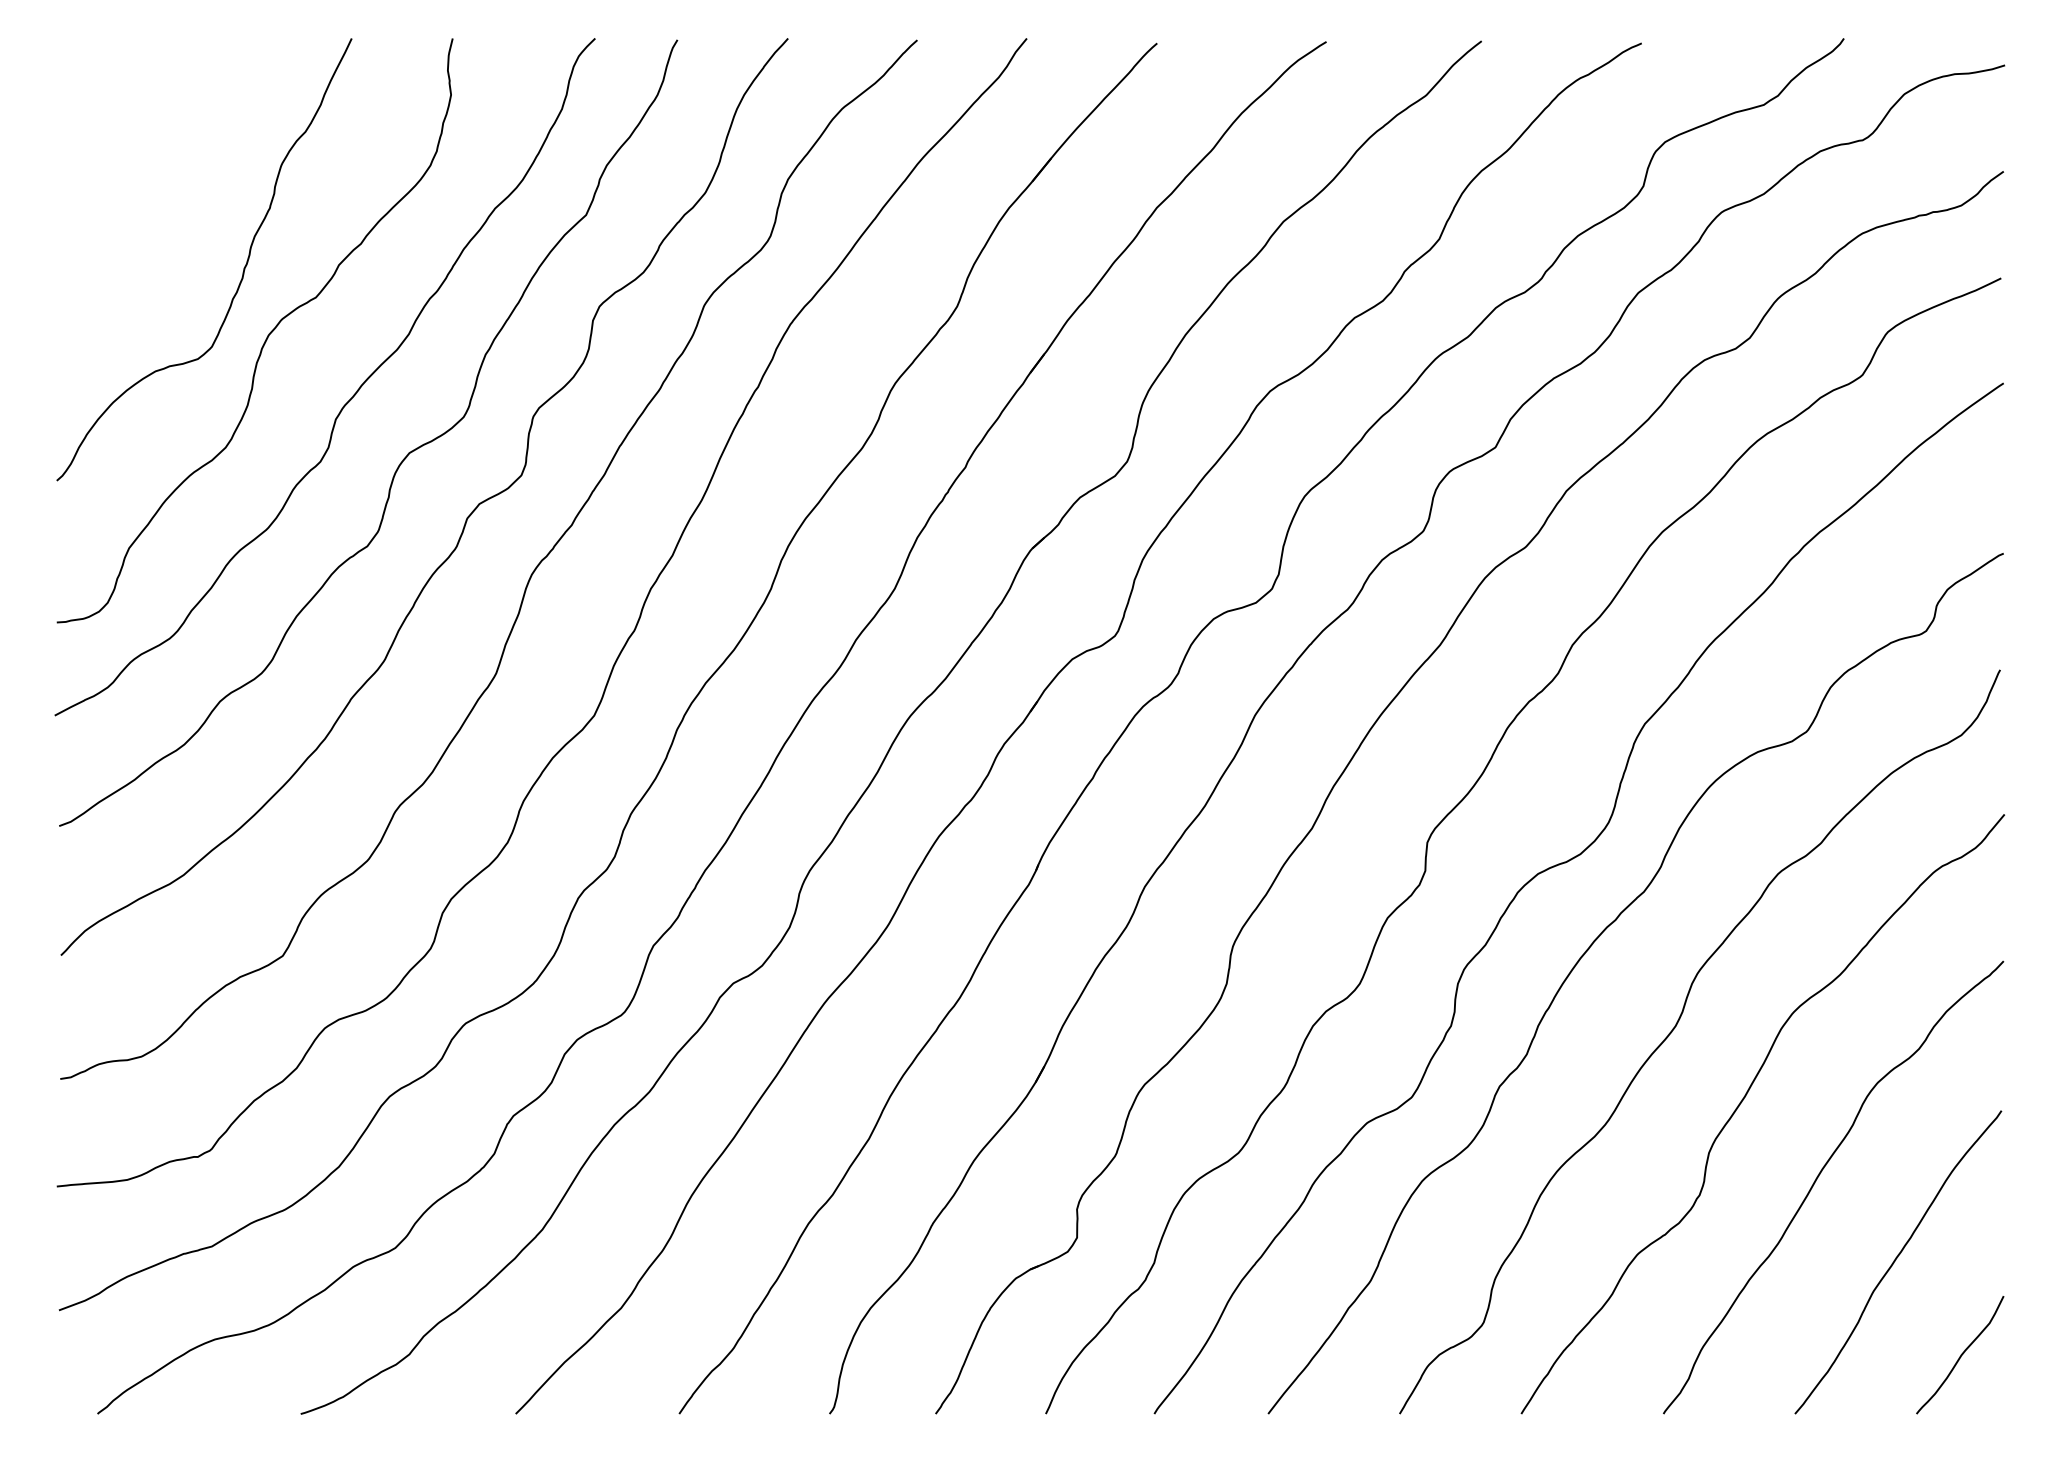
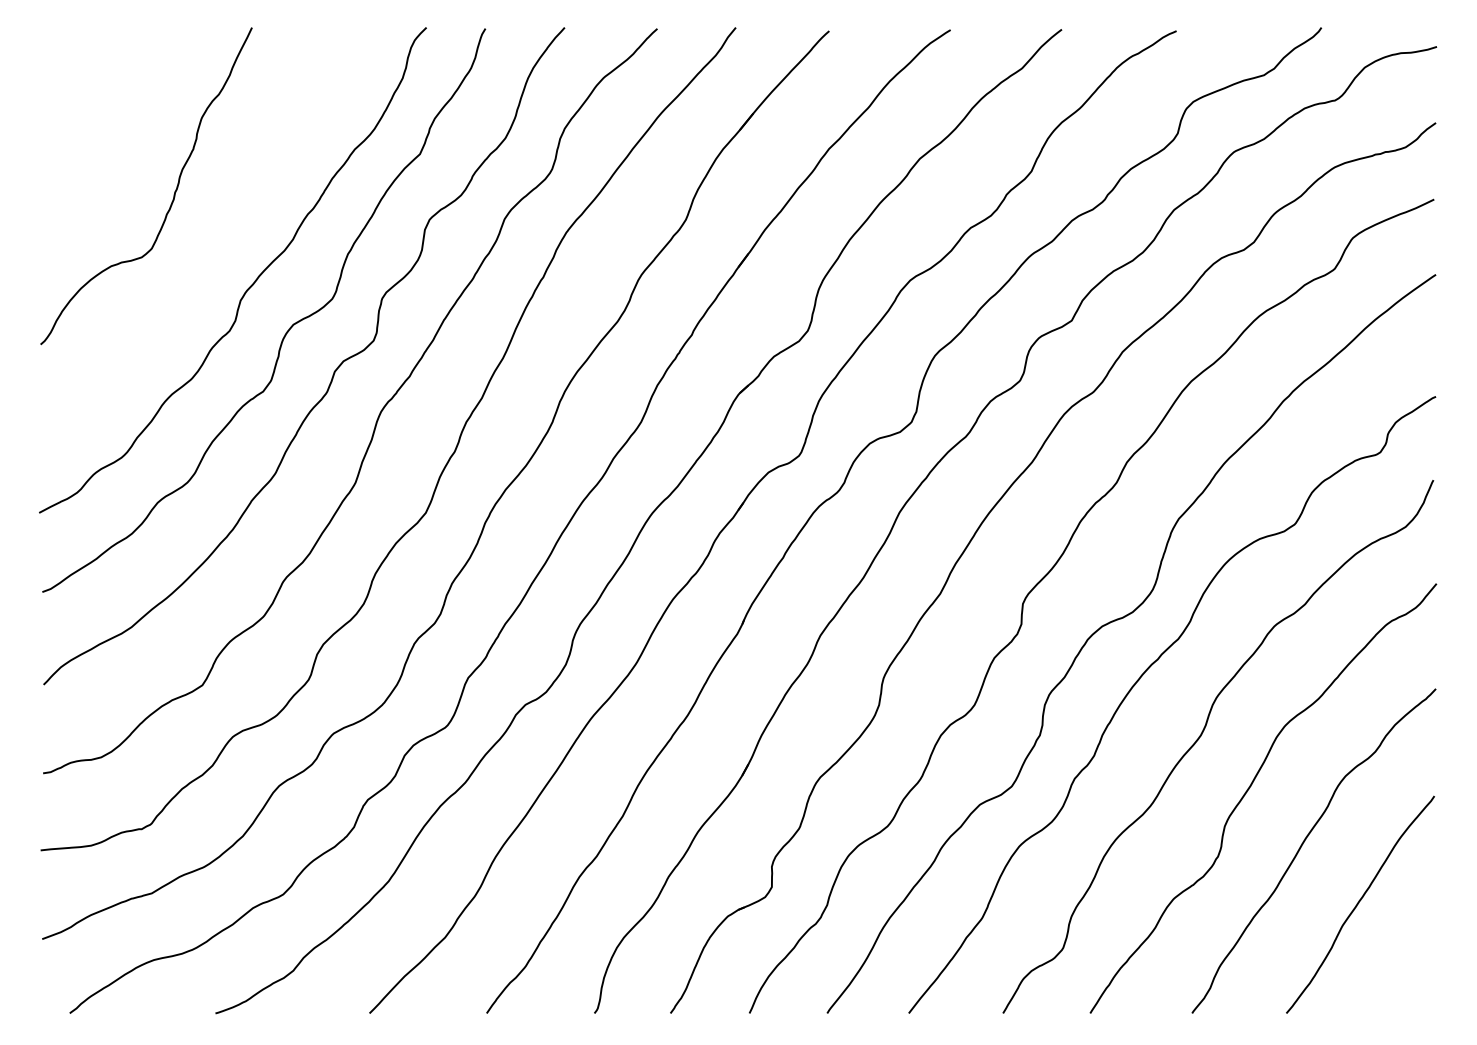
curve: (266, 337) -> (190, 241), removed
curve: (1960, 1355) -> (1405, 971), removed

